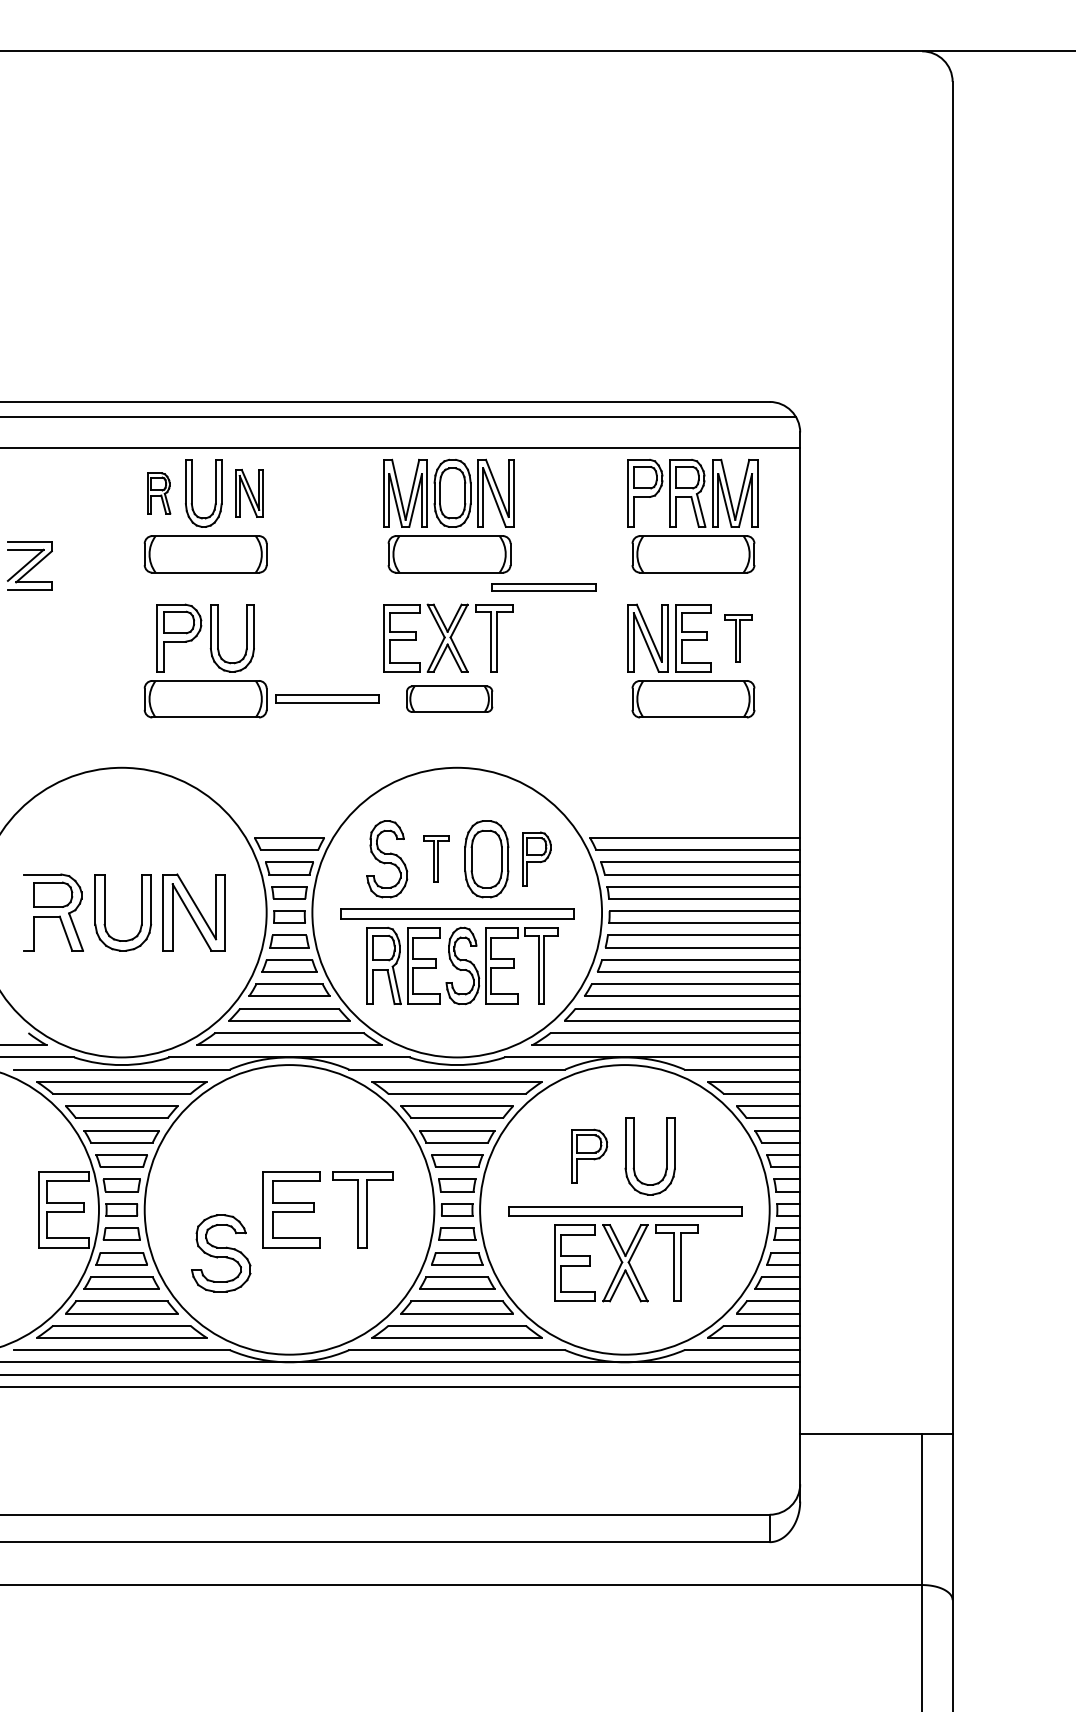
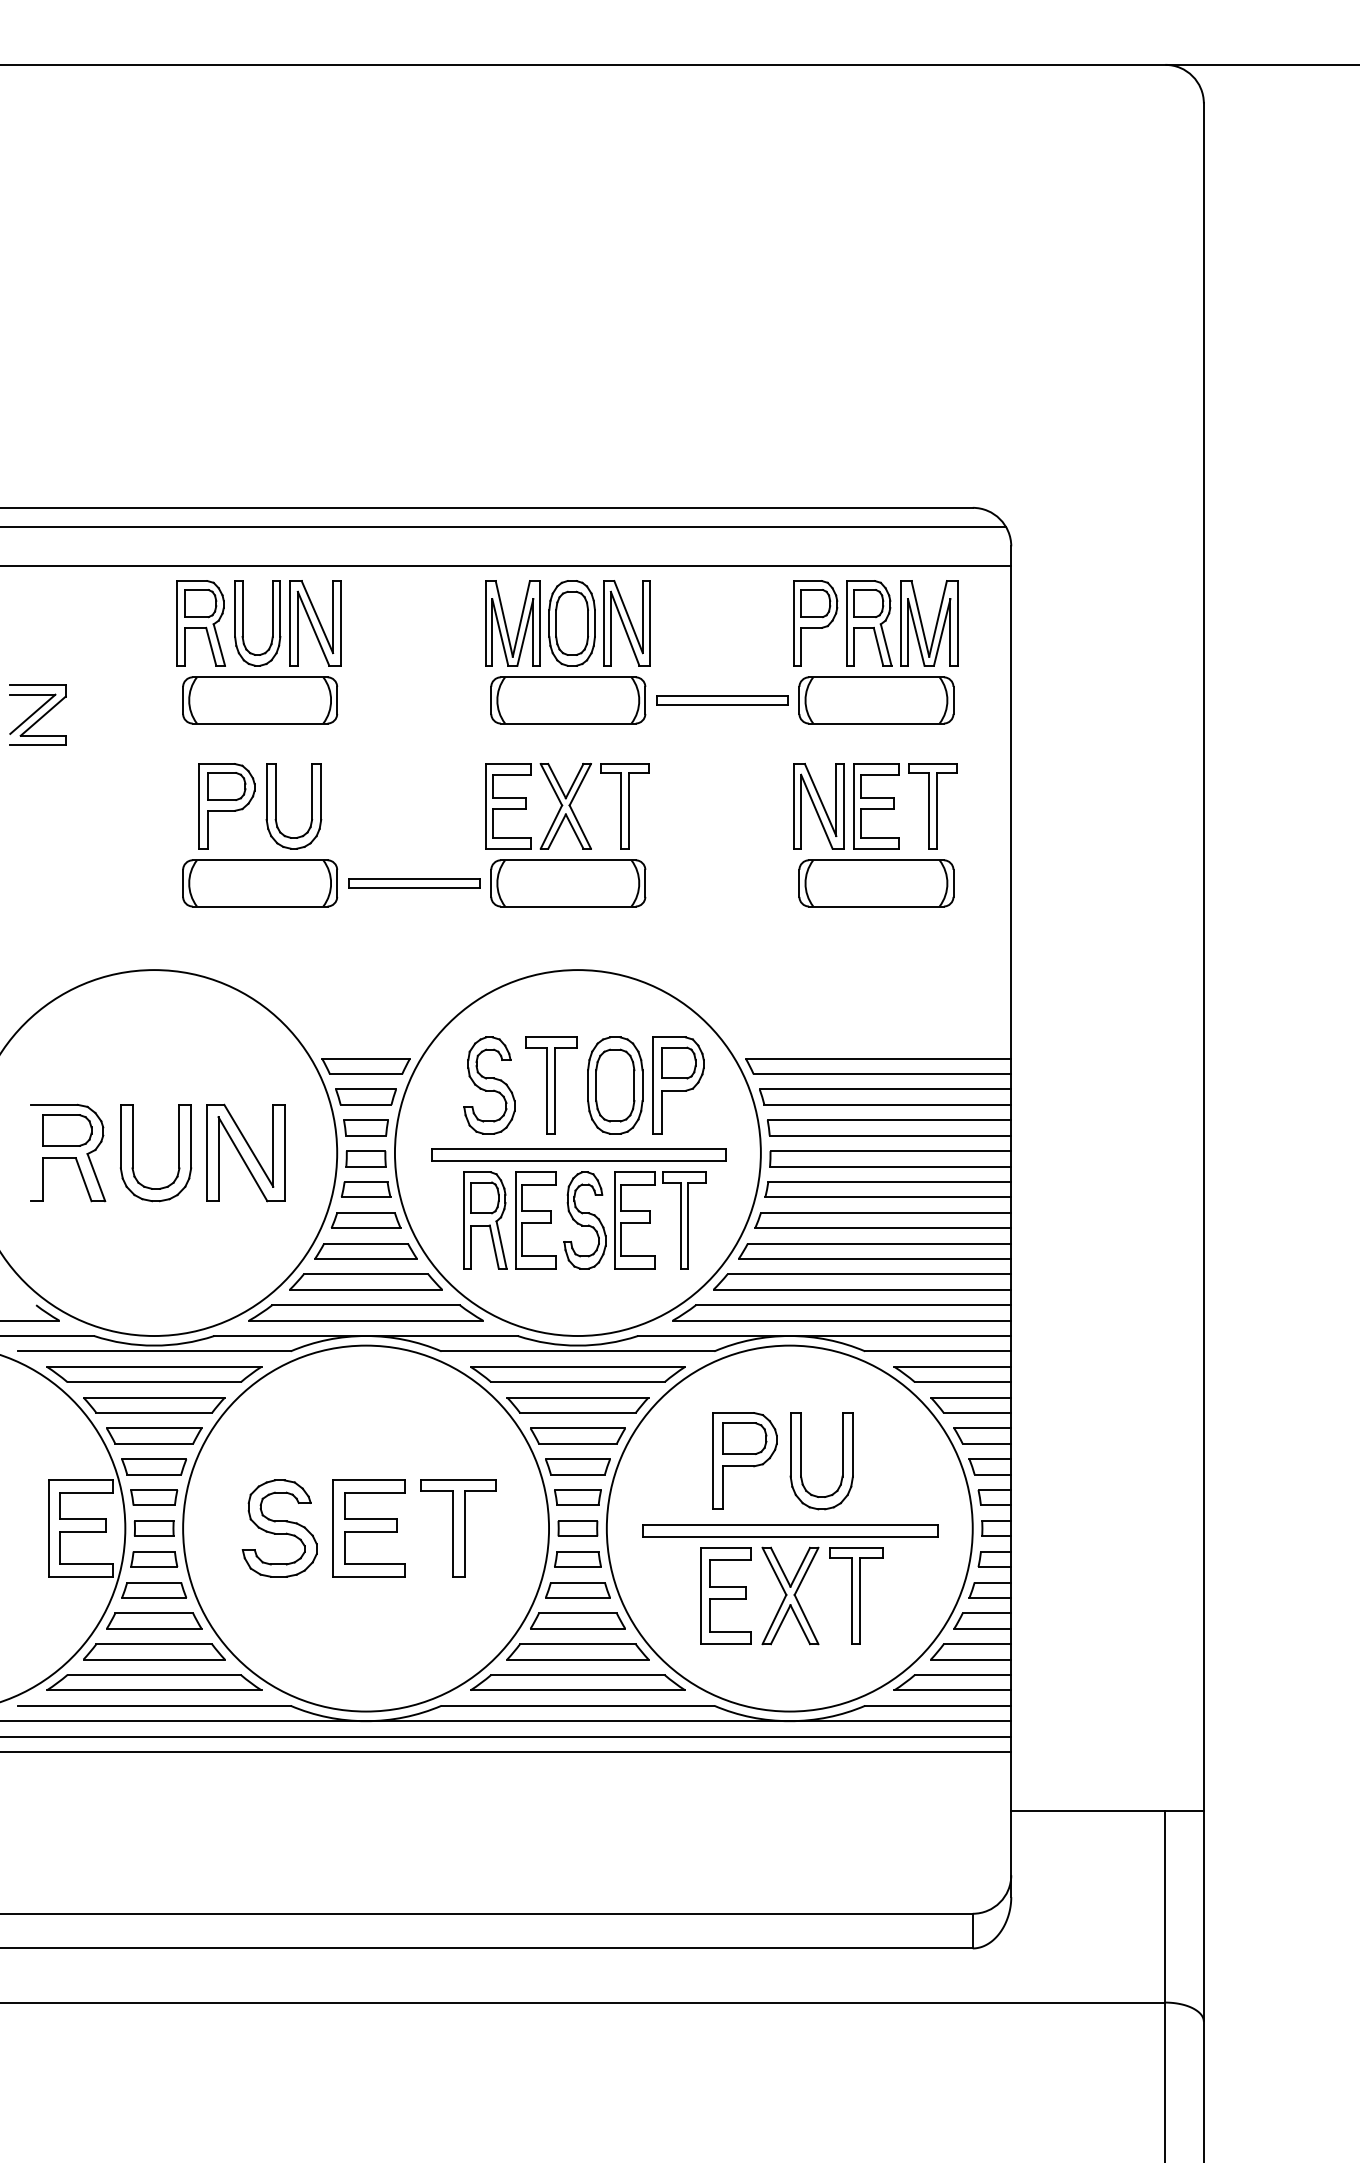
part: (158, 493) -> (200, 623), size x1.67
part: (249, 493) -> (315, 623), size x1.43
part: (543, 587) -> (722, 700), moved
part: (737, 638) -> (932, 806), size x1.43
part: (449, 699) -> (568, 883), size x1.43
part: (436, 859) -> (551, 1085), size x1.67
part: (536, 859) -> (678, 1085), size x1.43
part: (589, 1155) -> (744, 1460), size x1.43
part: (221, 1253) -> (279, 1528), moved

